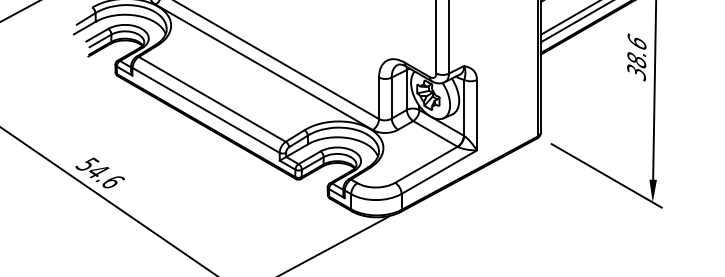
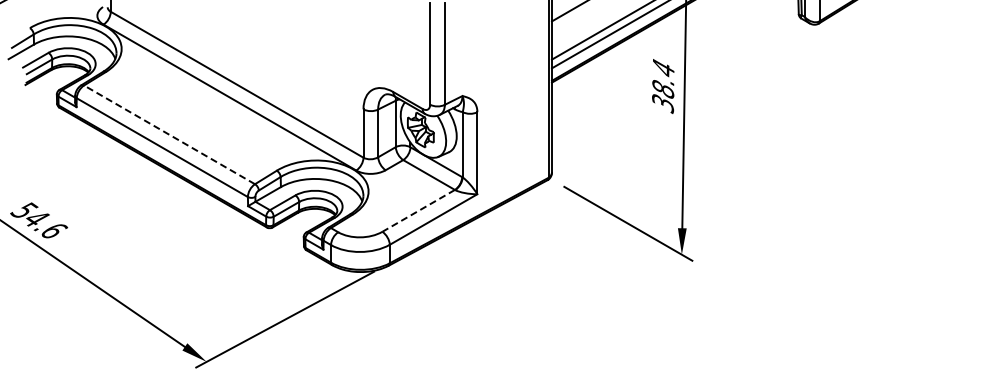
text: (636, 41) -> (663, 67), 38.6 -> 38.4
line: (212, 99) -> (169, 134), solid -> dashed
line: (426, 164) -> (418, 210), solid -> dashed

